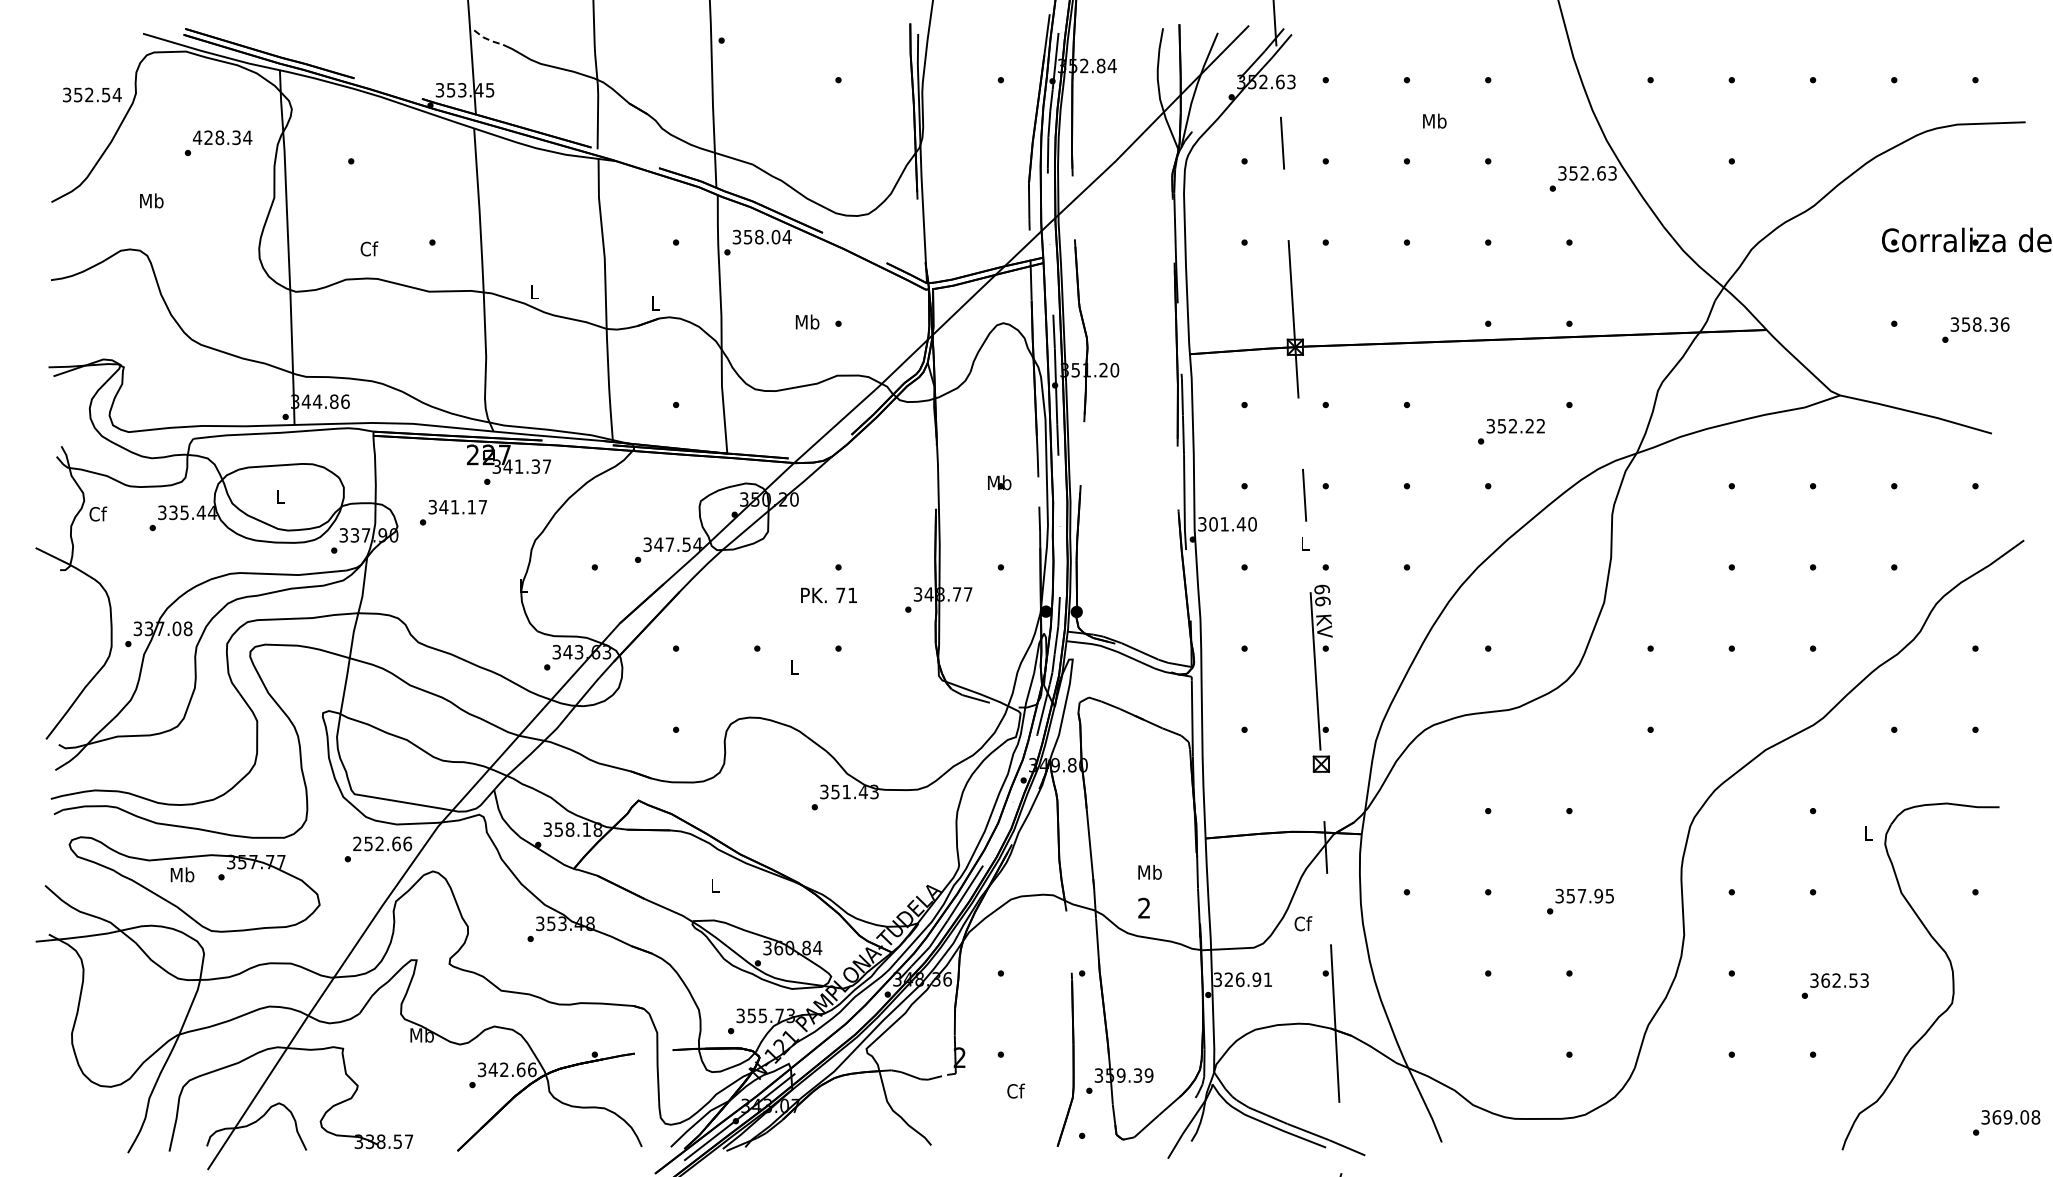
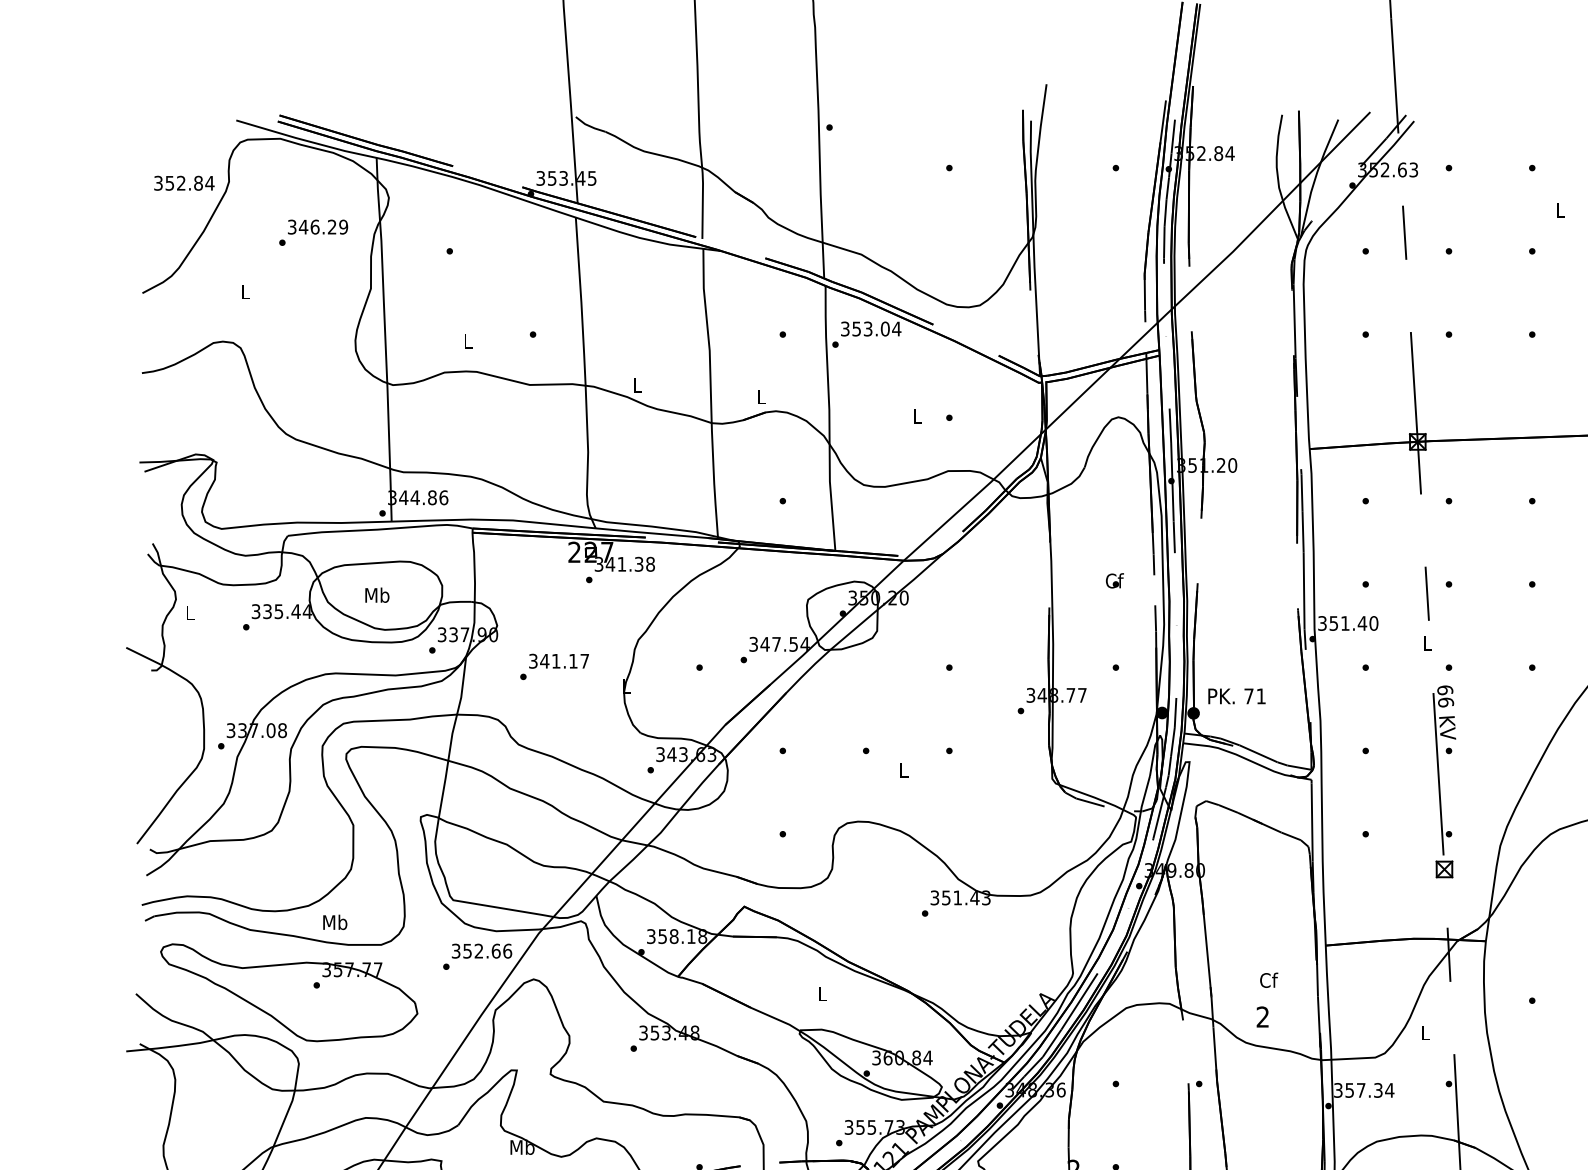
line: (488, 39) -> (590, 126), dashed -> solid
text: (105, 94) -> (197, 182), 352.54 -> 352.84
text: (1434, 120) -> (1560, 209), Mb -> L
text: (222, 137) -> (317, 226), 428.34 -> 346.29
text: (151, 200) -> (244, 291), Mb -> L
text: (759, 237) -> (868, 329), 358.04 -> 353.04
text: (369, 248) -> (468, 340), Cf -> L
text: (807, 321) -> (917, 415), Mb -> L
text: (546, 466) -> (649, 564), 341.37 -> 341.38
text: (999, 482) -> (1114, 580), Mb -> Cf
text: (280, 496) -> (377, 594), L -> Mb
text: (453, 512) -> (554, 666), moved
text: (98, 513) -> (190, 612), Cf -> L
text: (1213, 524) -> (1333, 623), 301.40 -> 351.40
text: (828, 594) -> (1236, 695), moved
text: (357, 844) -> (456, 951), 252.66 -> 352.66
text: (1149, 871) -> (1268, 979), Mb -> Cf
text: (182, 874) -> (335, 922), moved
text: (1303, 923) -> (1426, 1032), Cf -> L
text: (1248, 979) -> (1369, 1090), 326.91 -> 357.34

